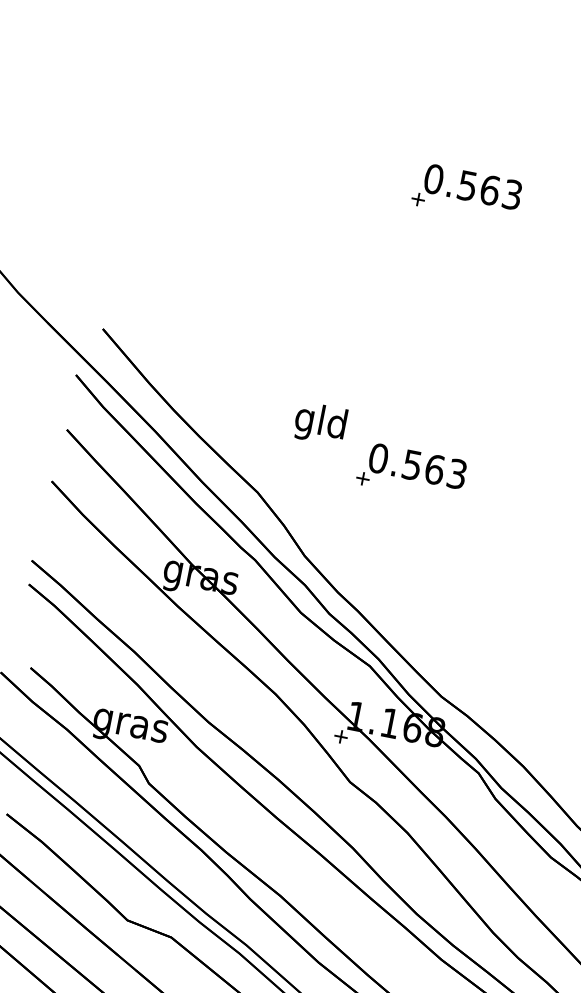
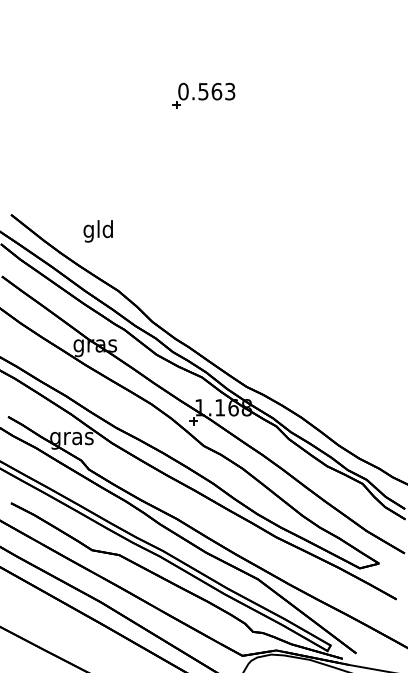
text: (319, 423) -> (97, 231), moved
part: (410, 471) -> (203, 261), removed

